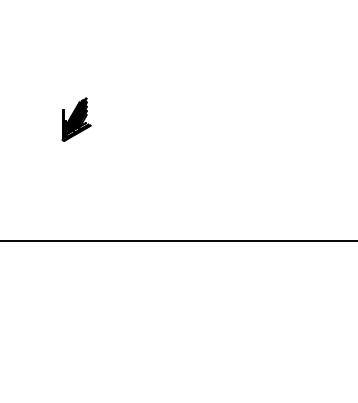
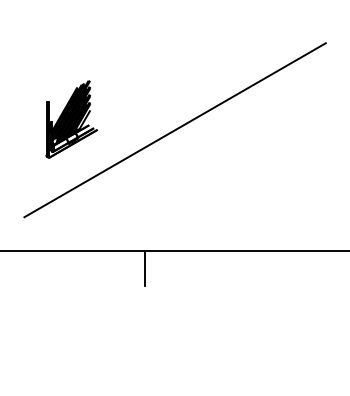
part: (76, 119) -> (71, 119), size x1.67
line: (171, 129) -> (174, 129), added
line: (143, 257) -> (144, 268), added

